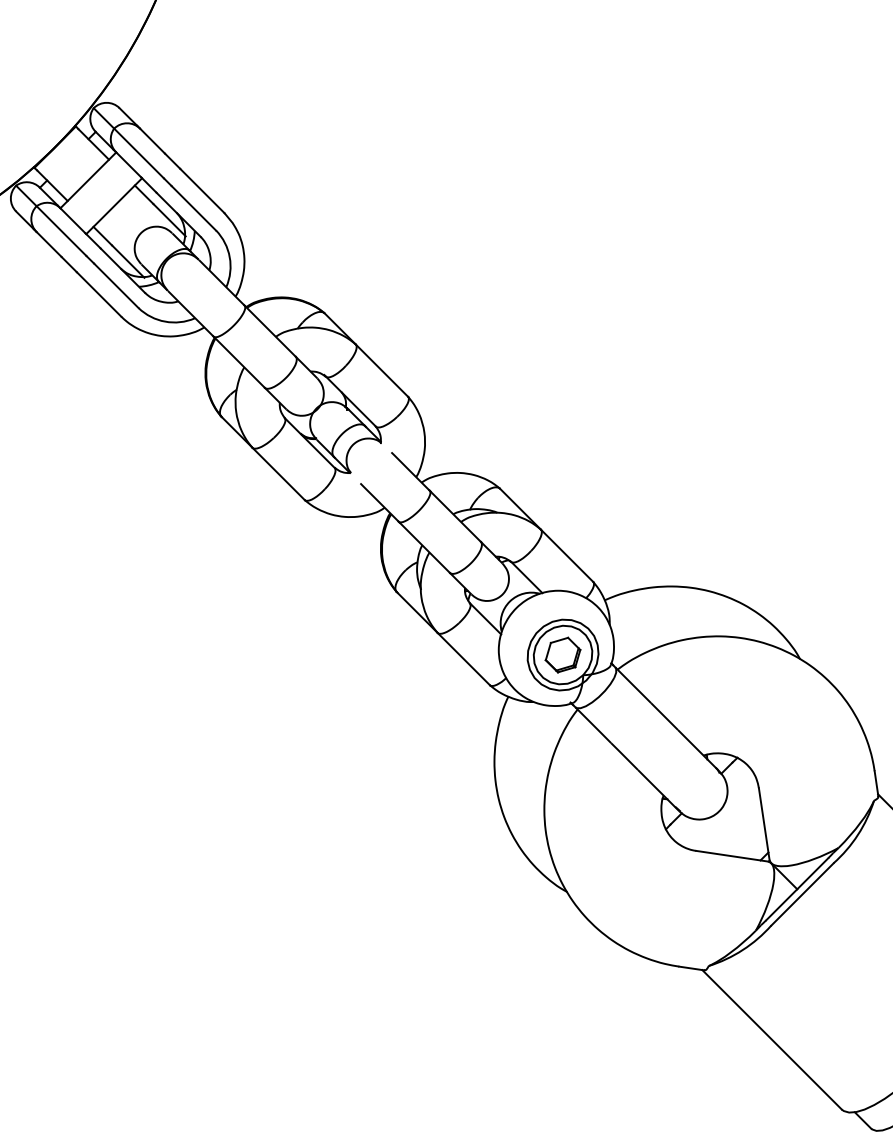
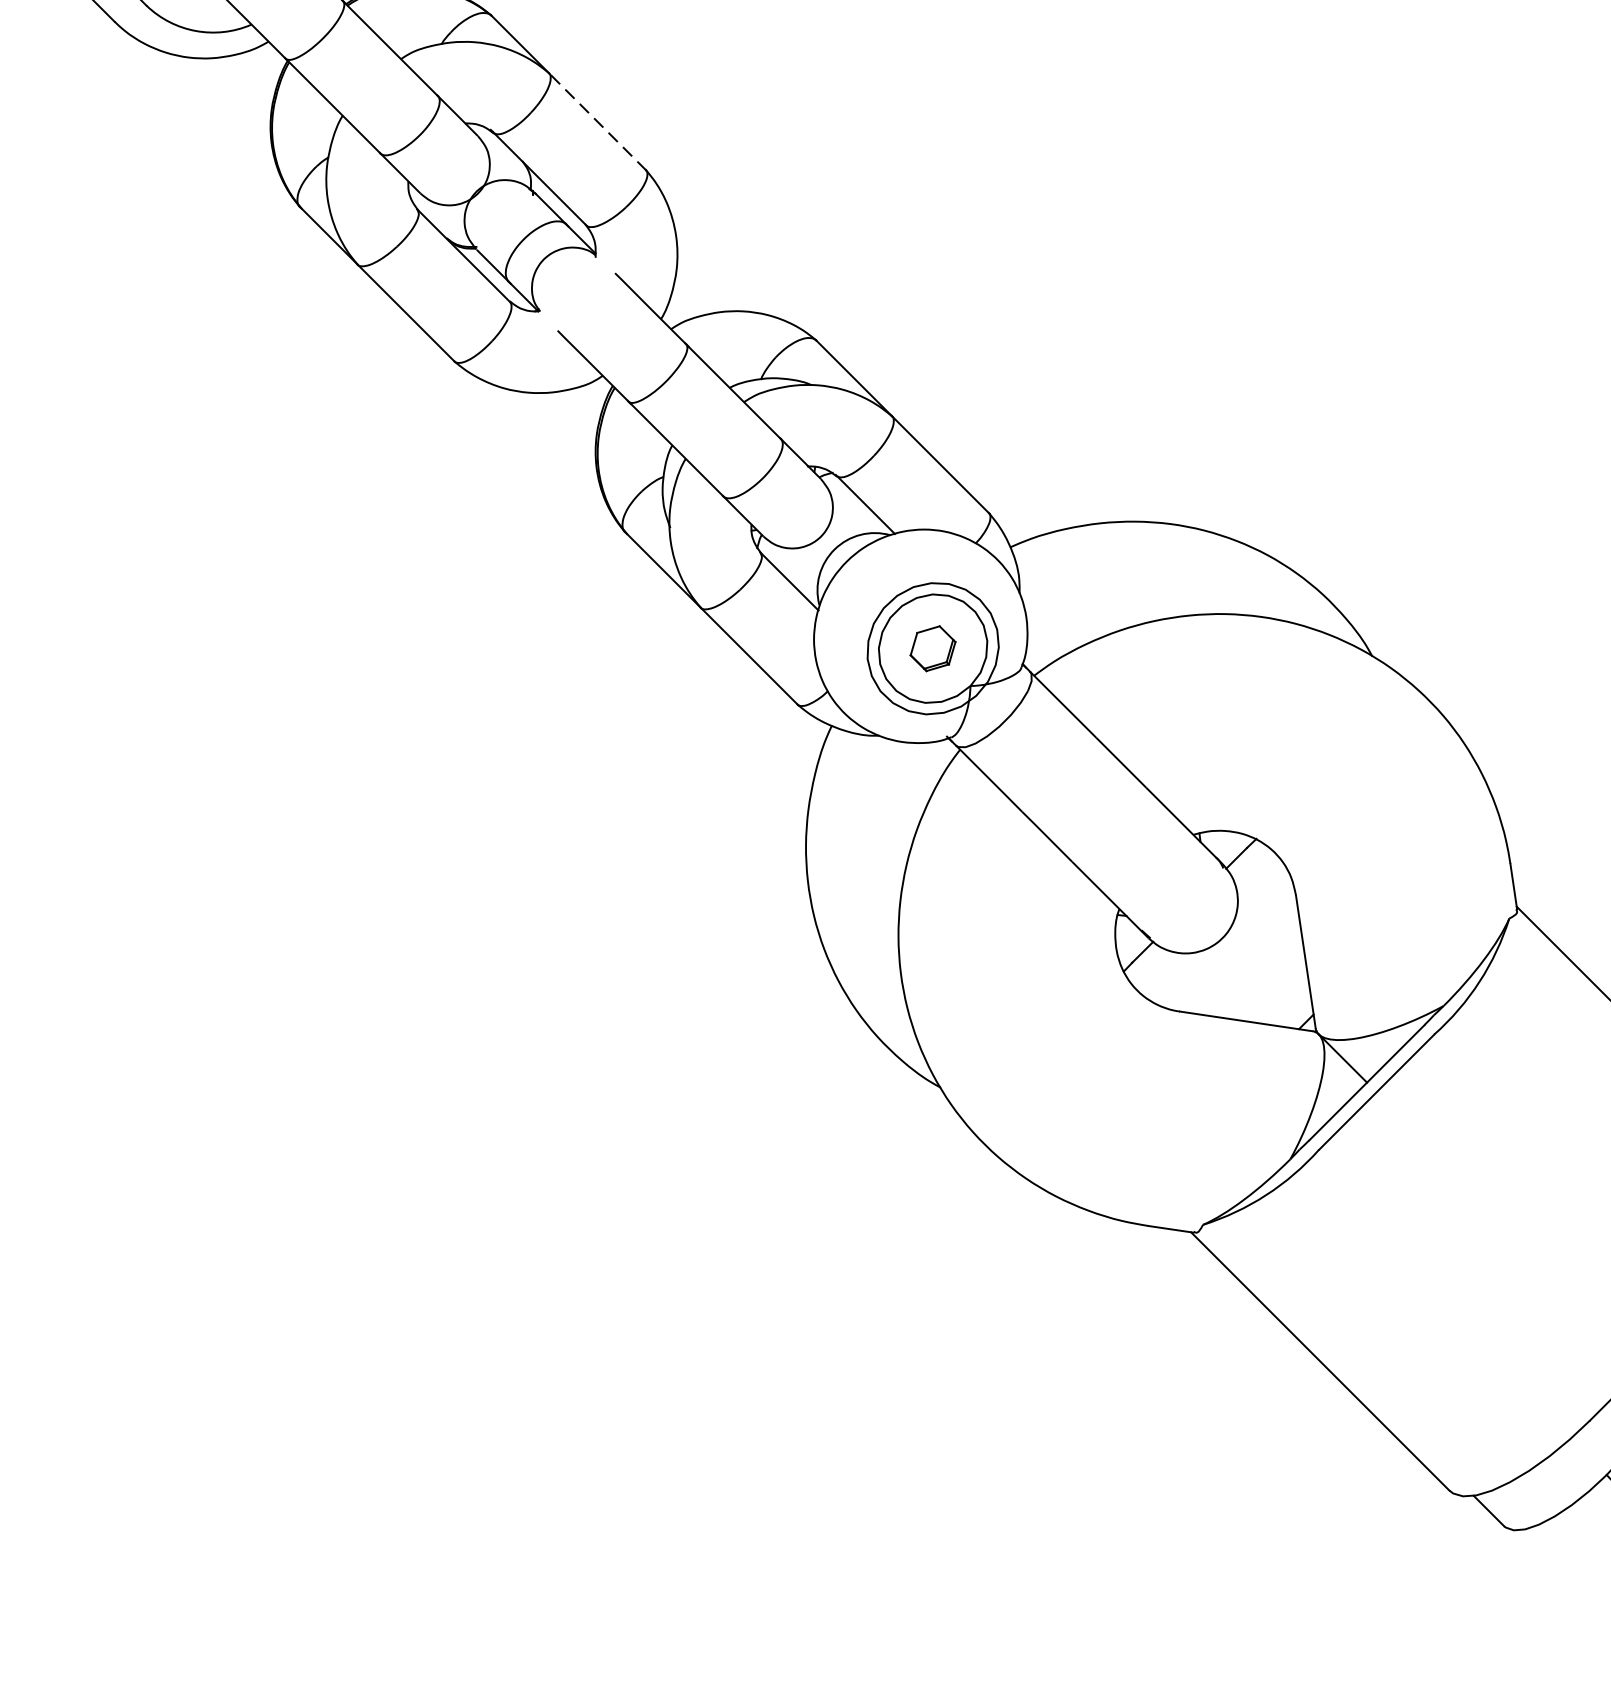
line: (381, 370) -> (596, 121), solid -> dashed
part: (562, 654) -> (932, 647), size x0.7

